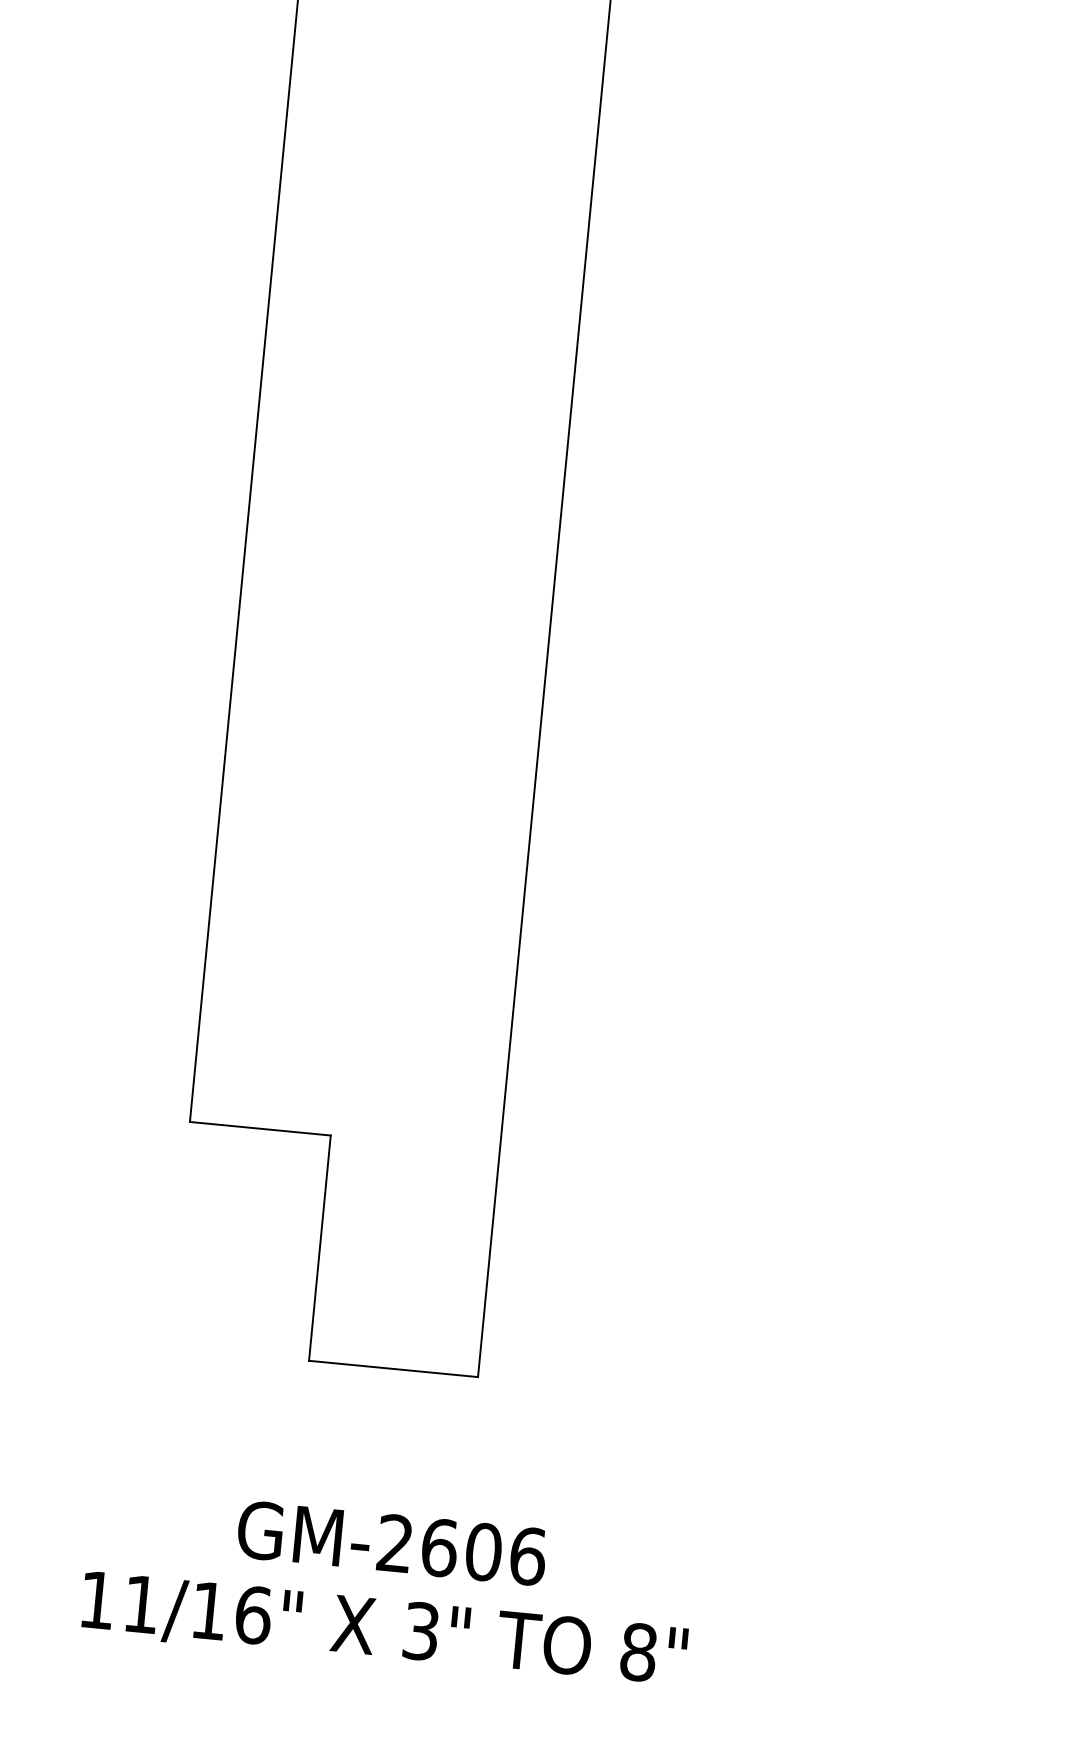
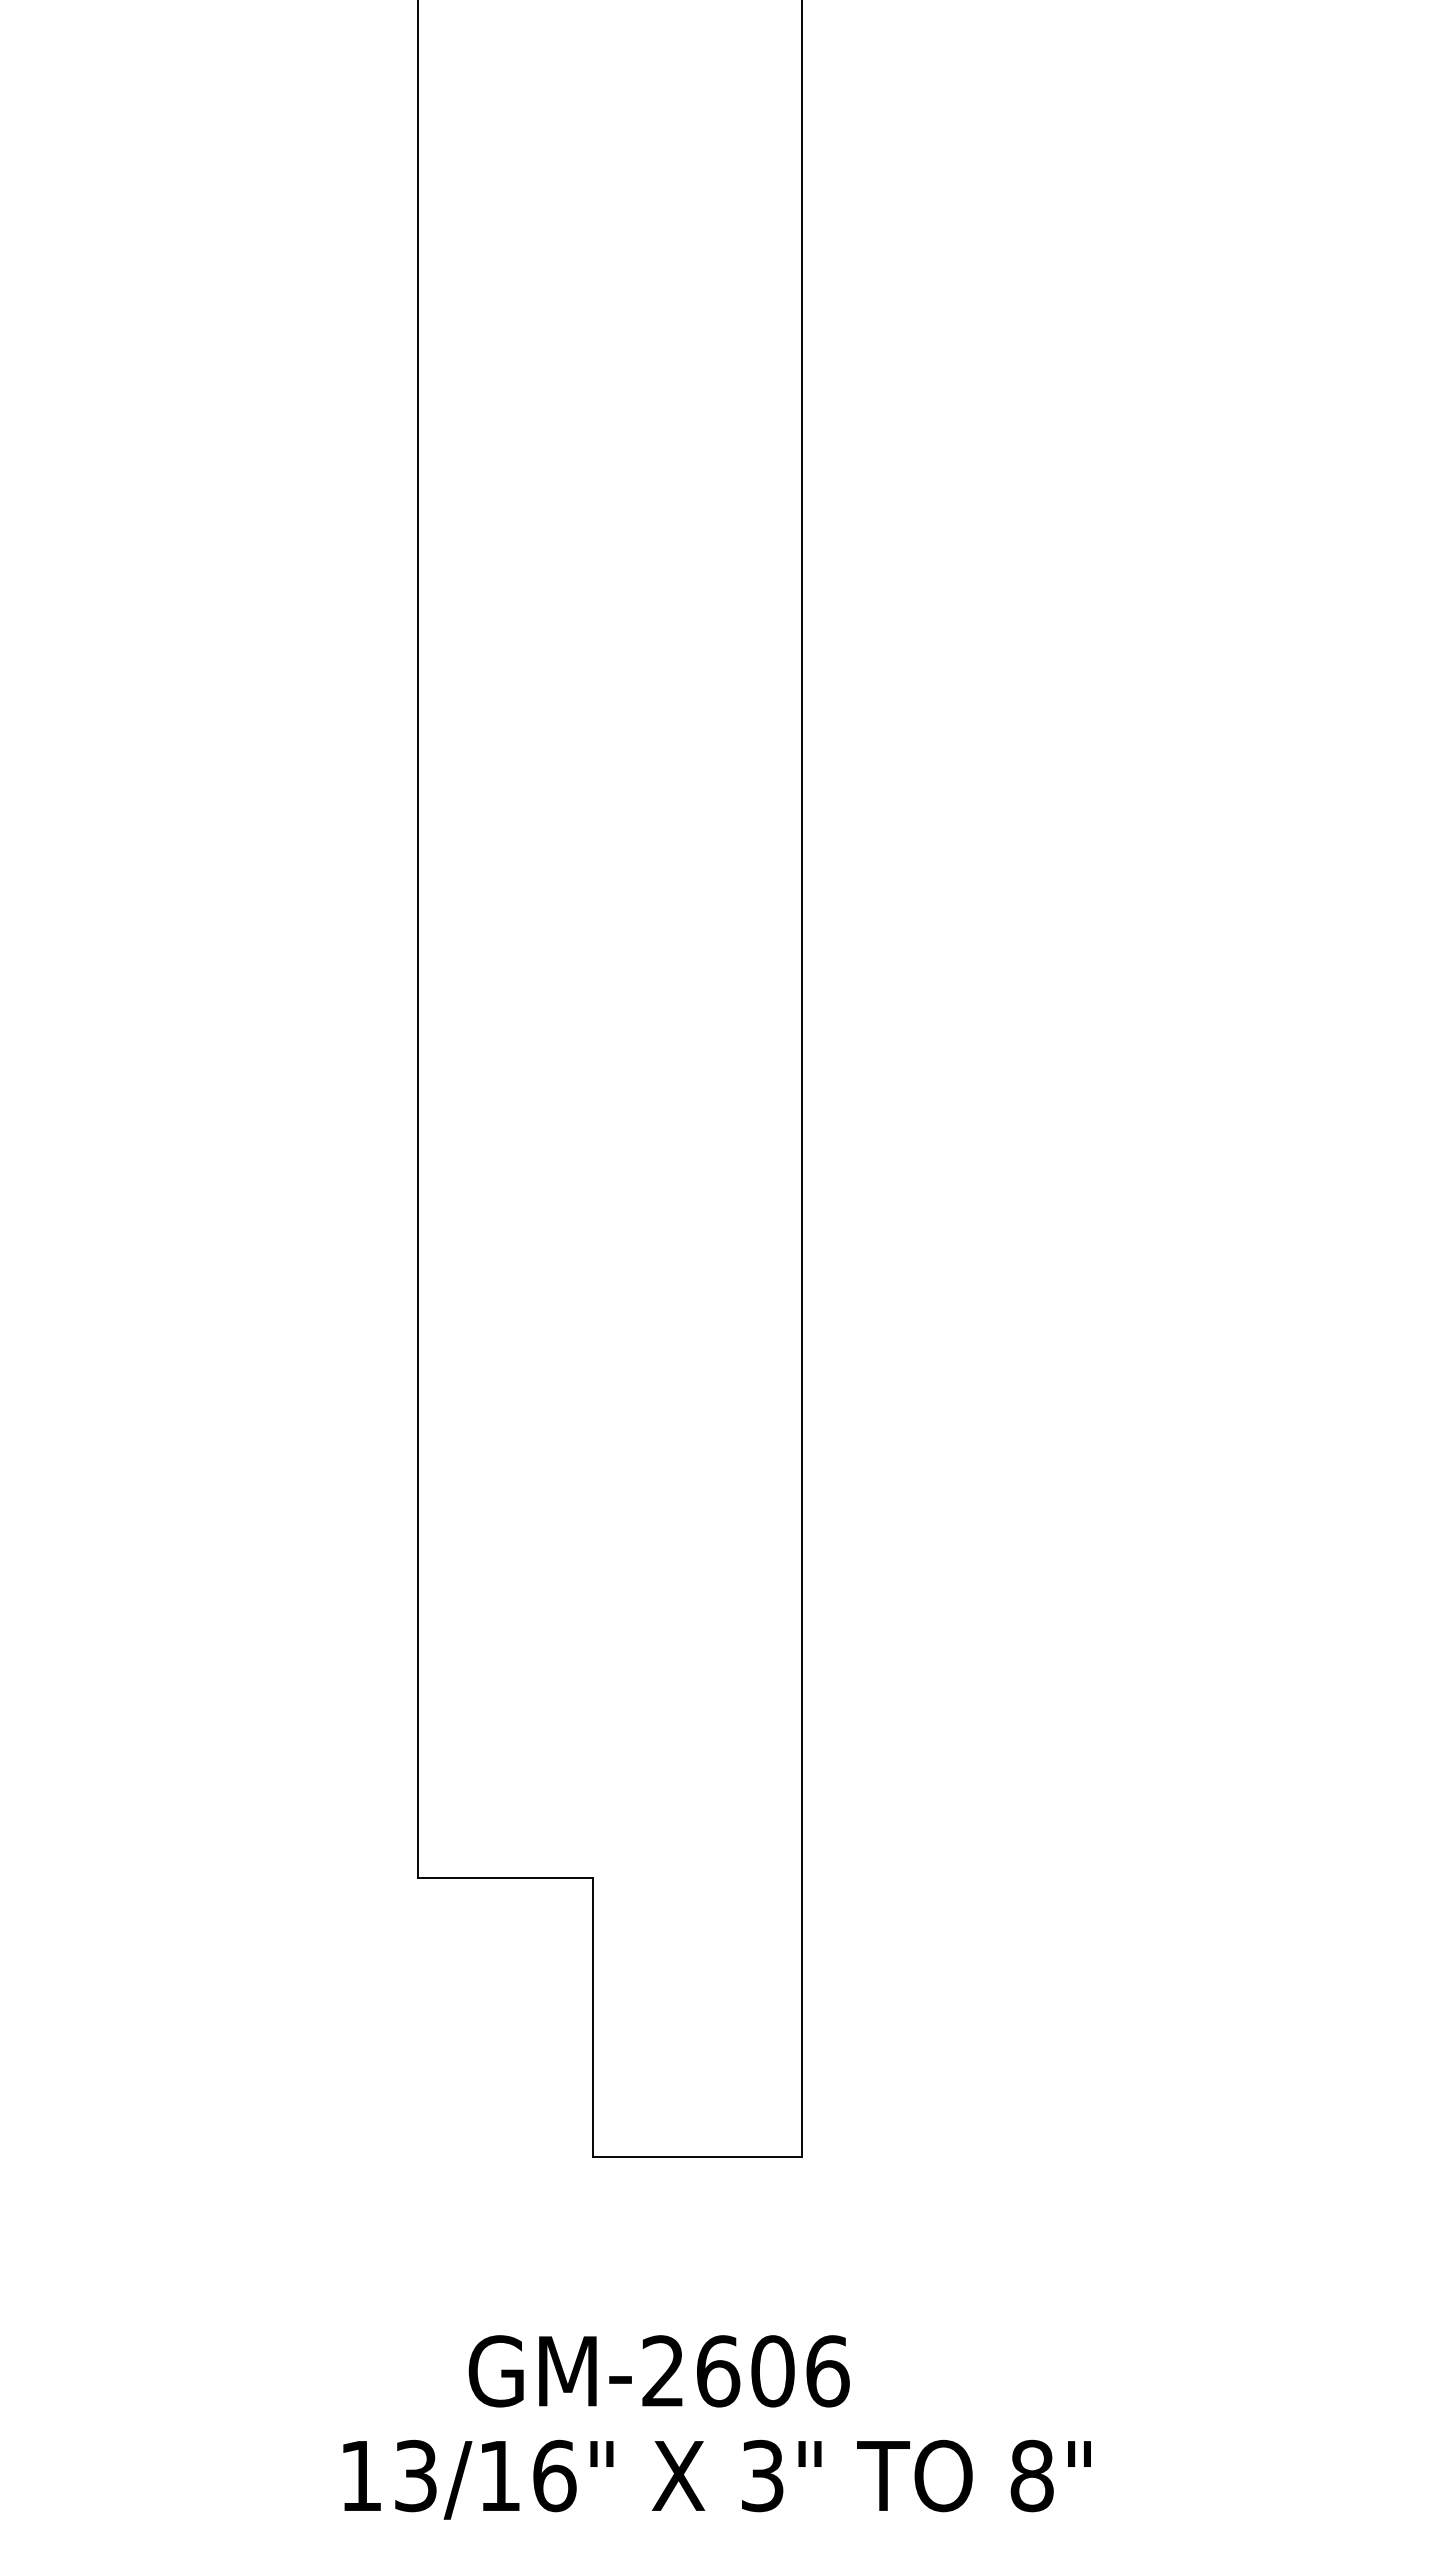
text: (391, 1543) -> (658, 2371), moved
text: (141, 1604) -> (415, 2475), 11/16" -> 13/16"

